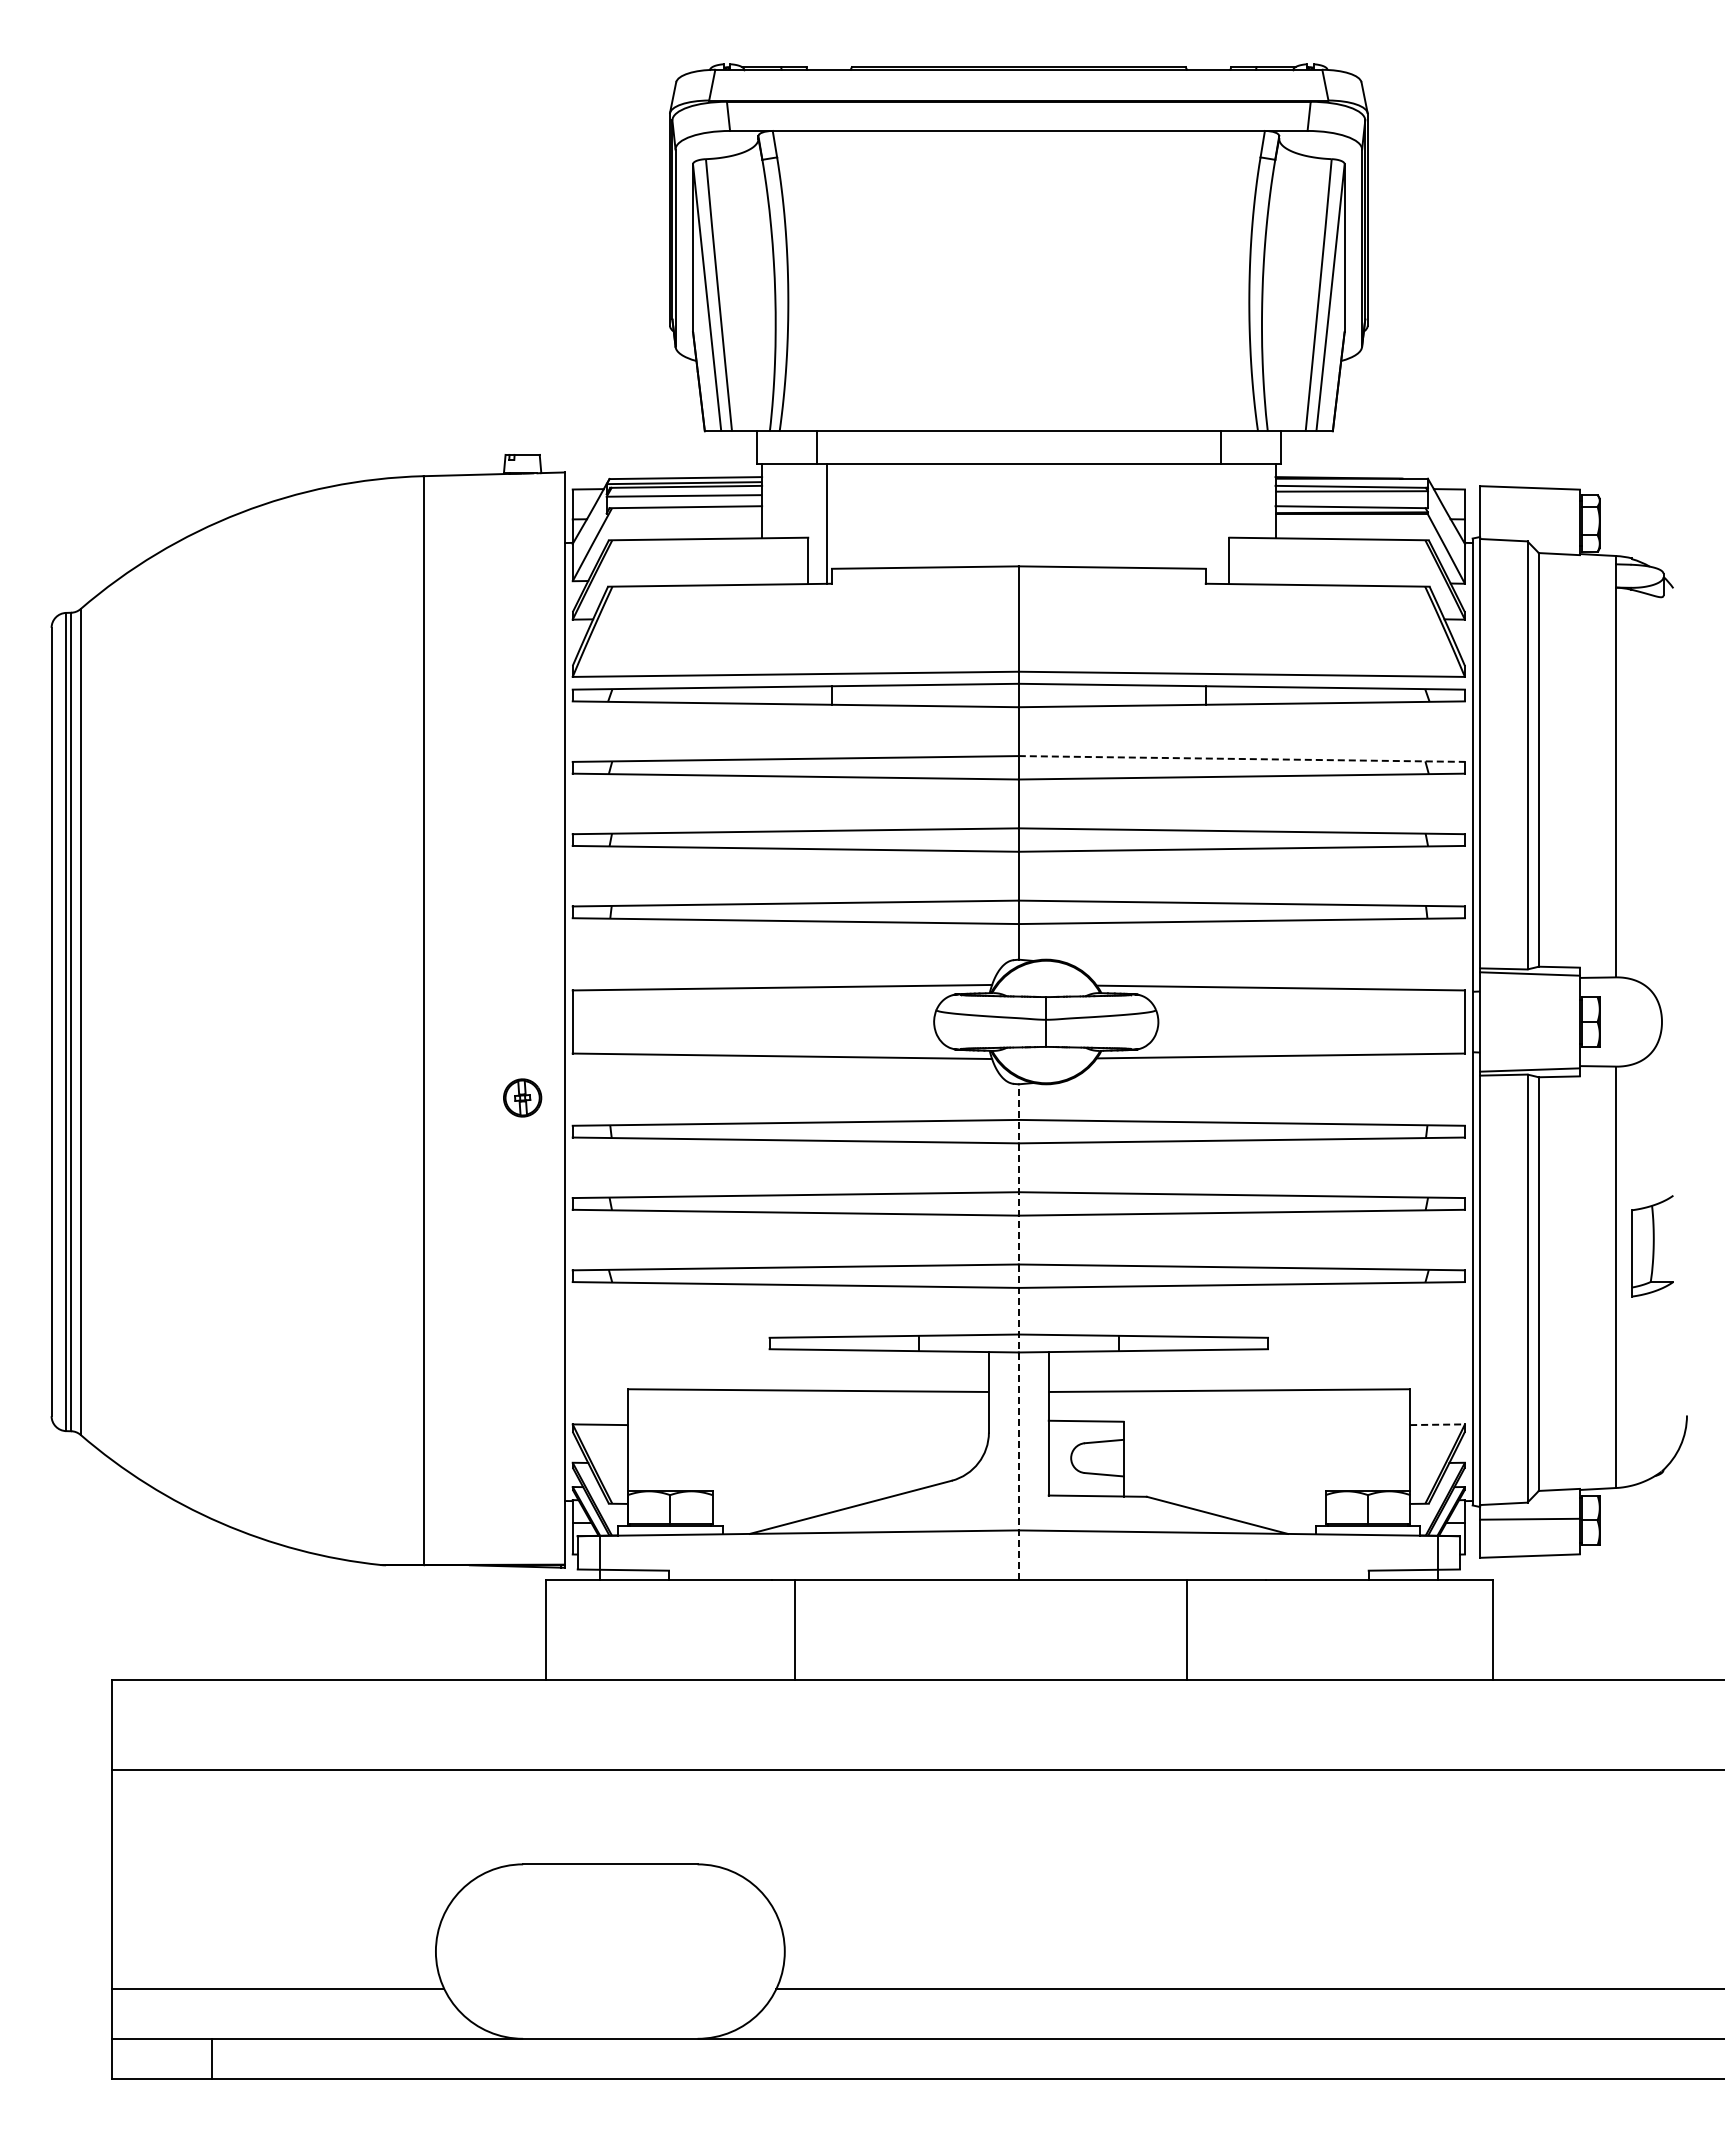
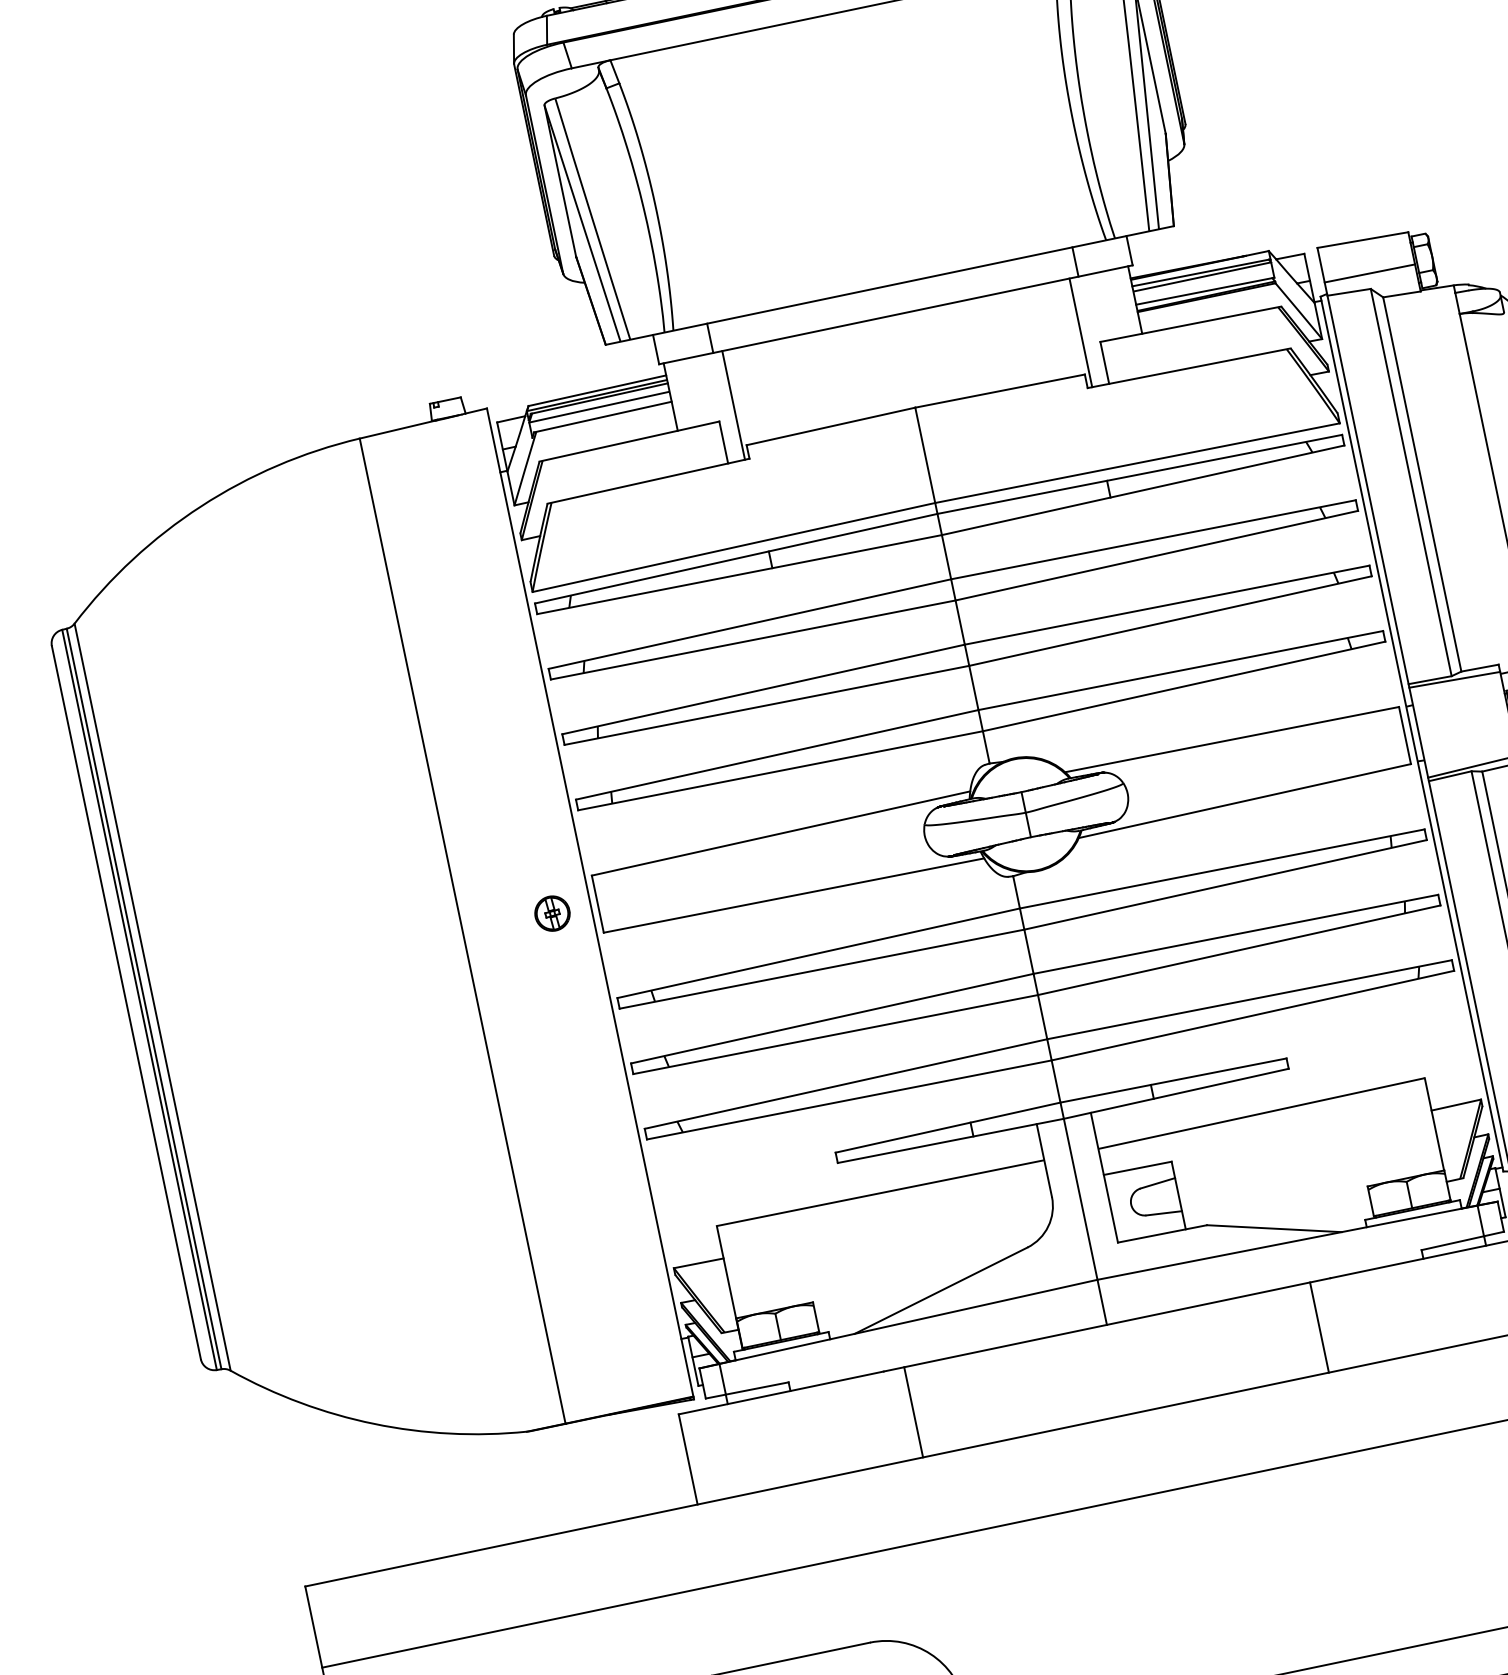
line: (1210, 523) -> (1080, 332), added
line: (1529, 524) -> (1369, 273), added
line: (1242, 759) -> (1154, 540), dashed -> solid
part: (522, 1097) -> (552, 913), moved
line: (1018, 1332) -> (1059, 1100), dashed -> solid
line: (1438, 1424) -> (1457, 1104), dashed -> solid
line: (1187, 1629) -> (1319, 1326), moved

